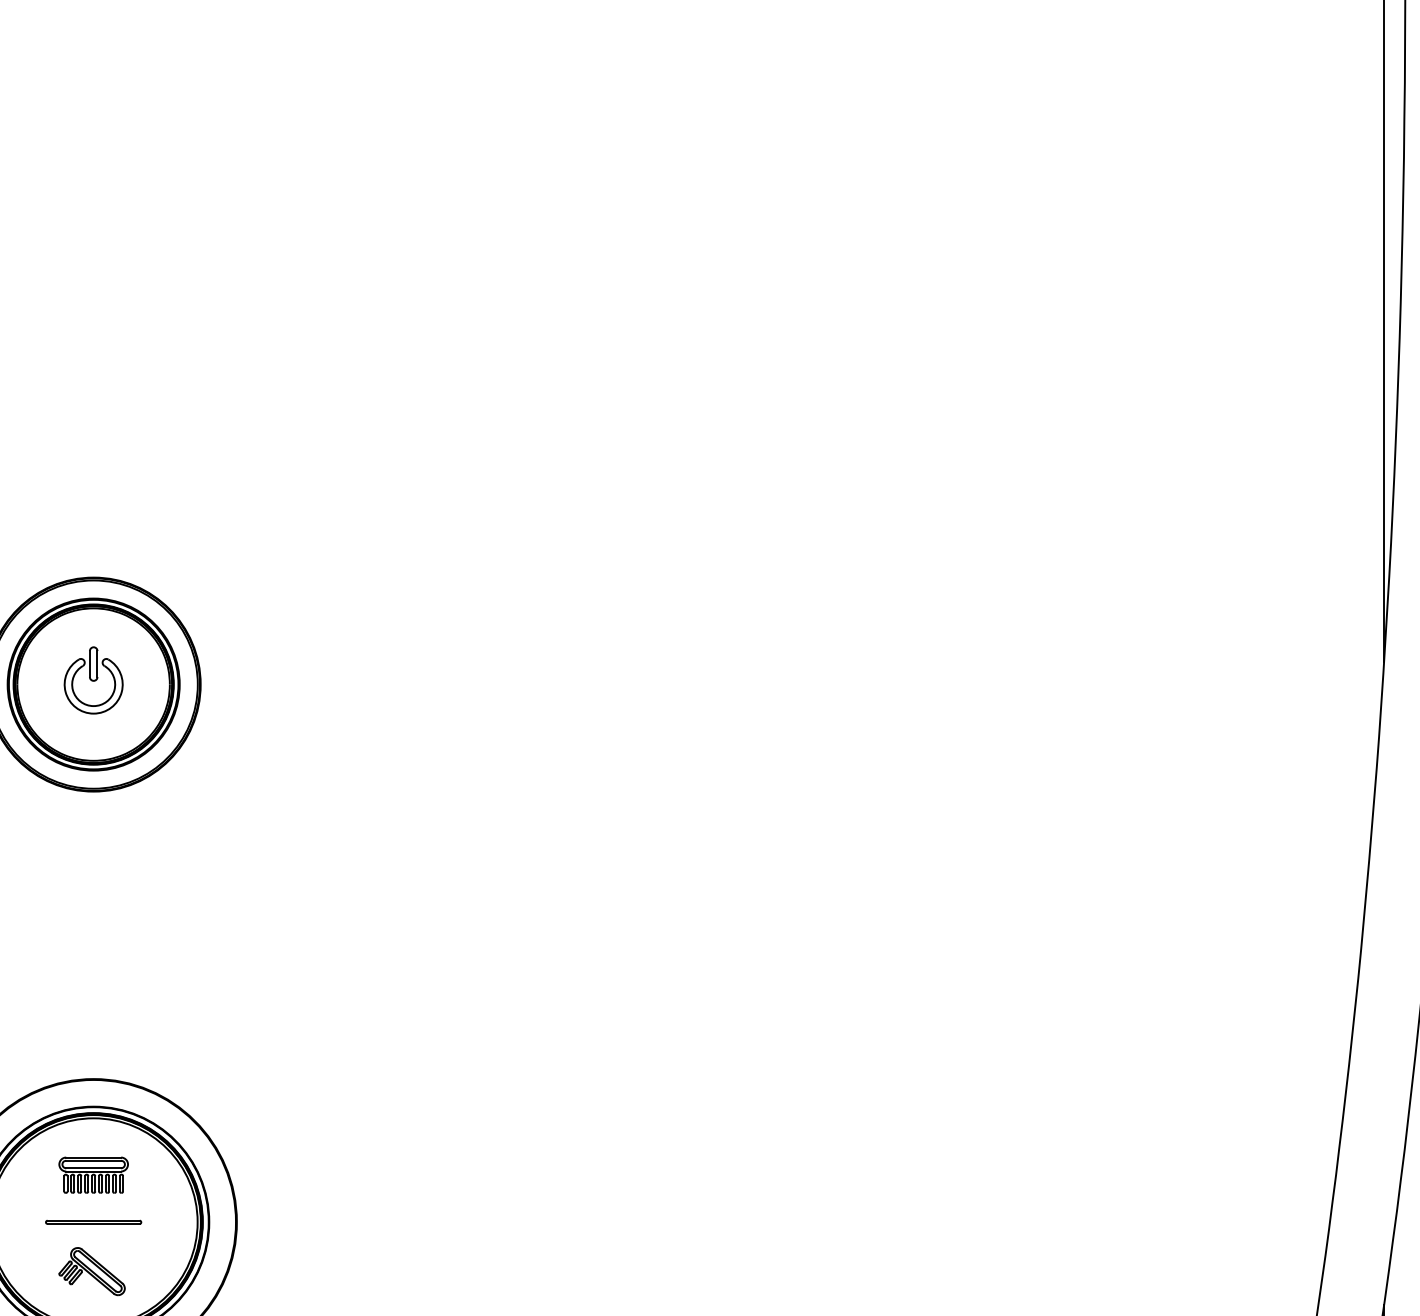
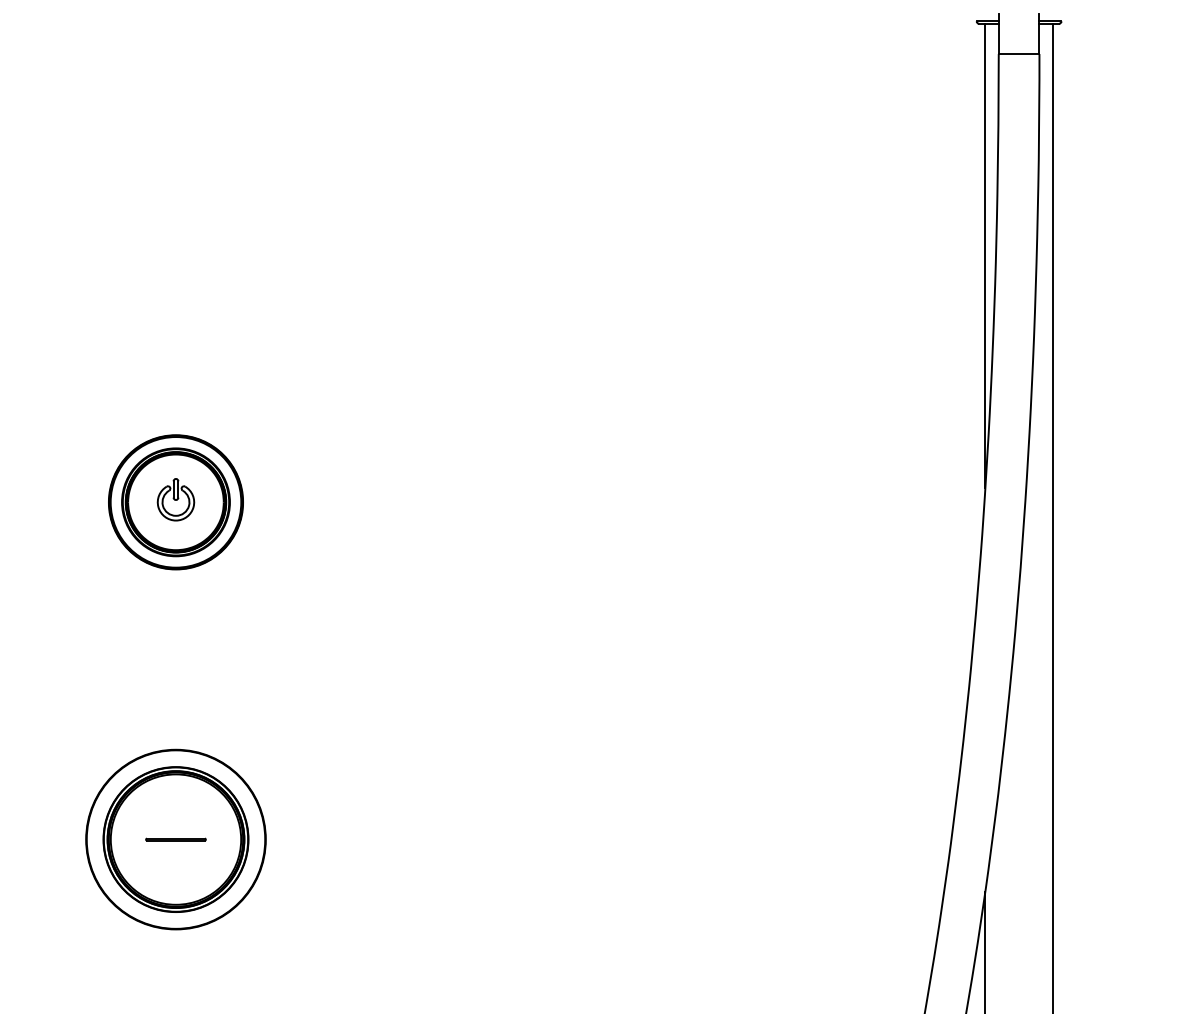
part: (92, 1174) -> (175, 809), removed
part: (91, 1271) -> (174, 870), removed

